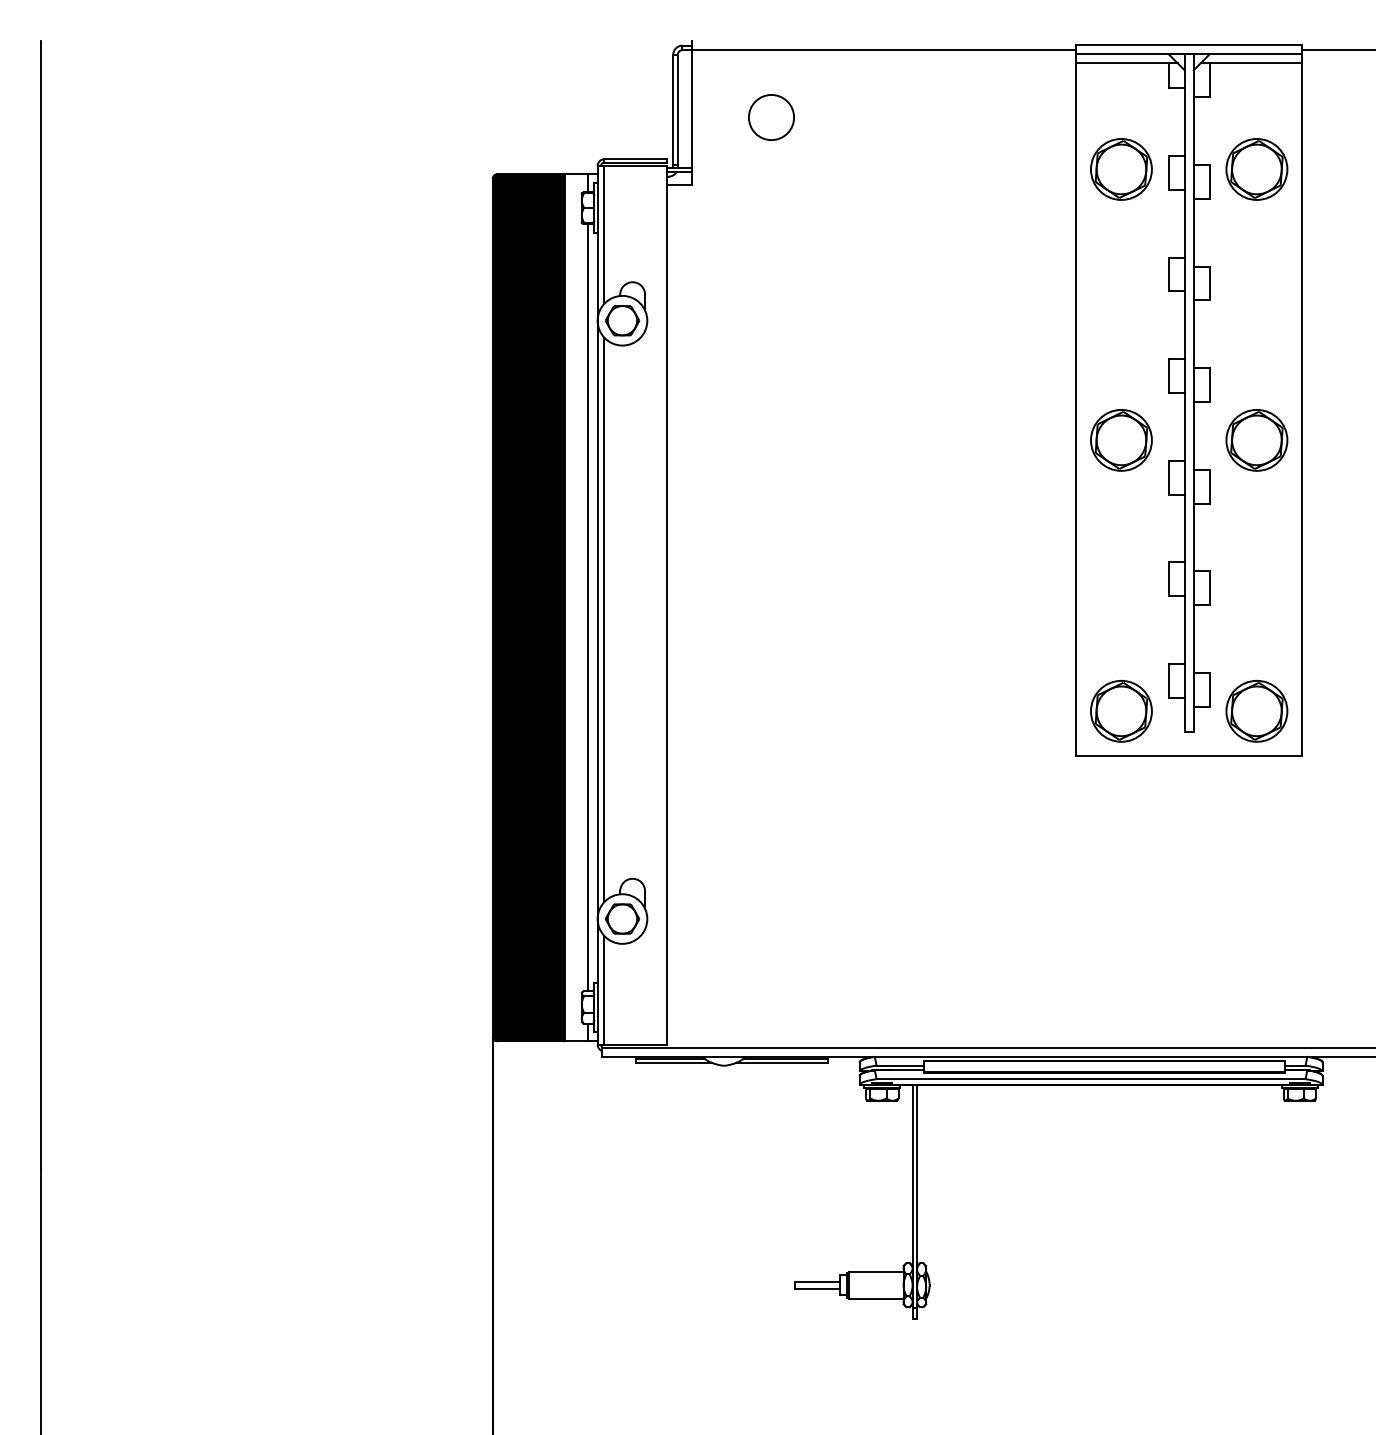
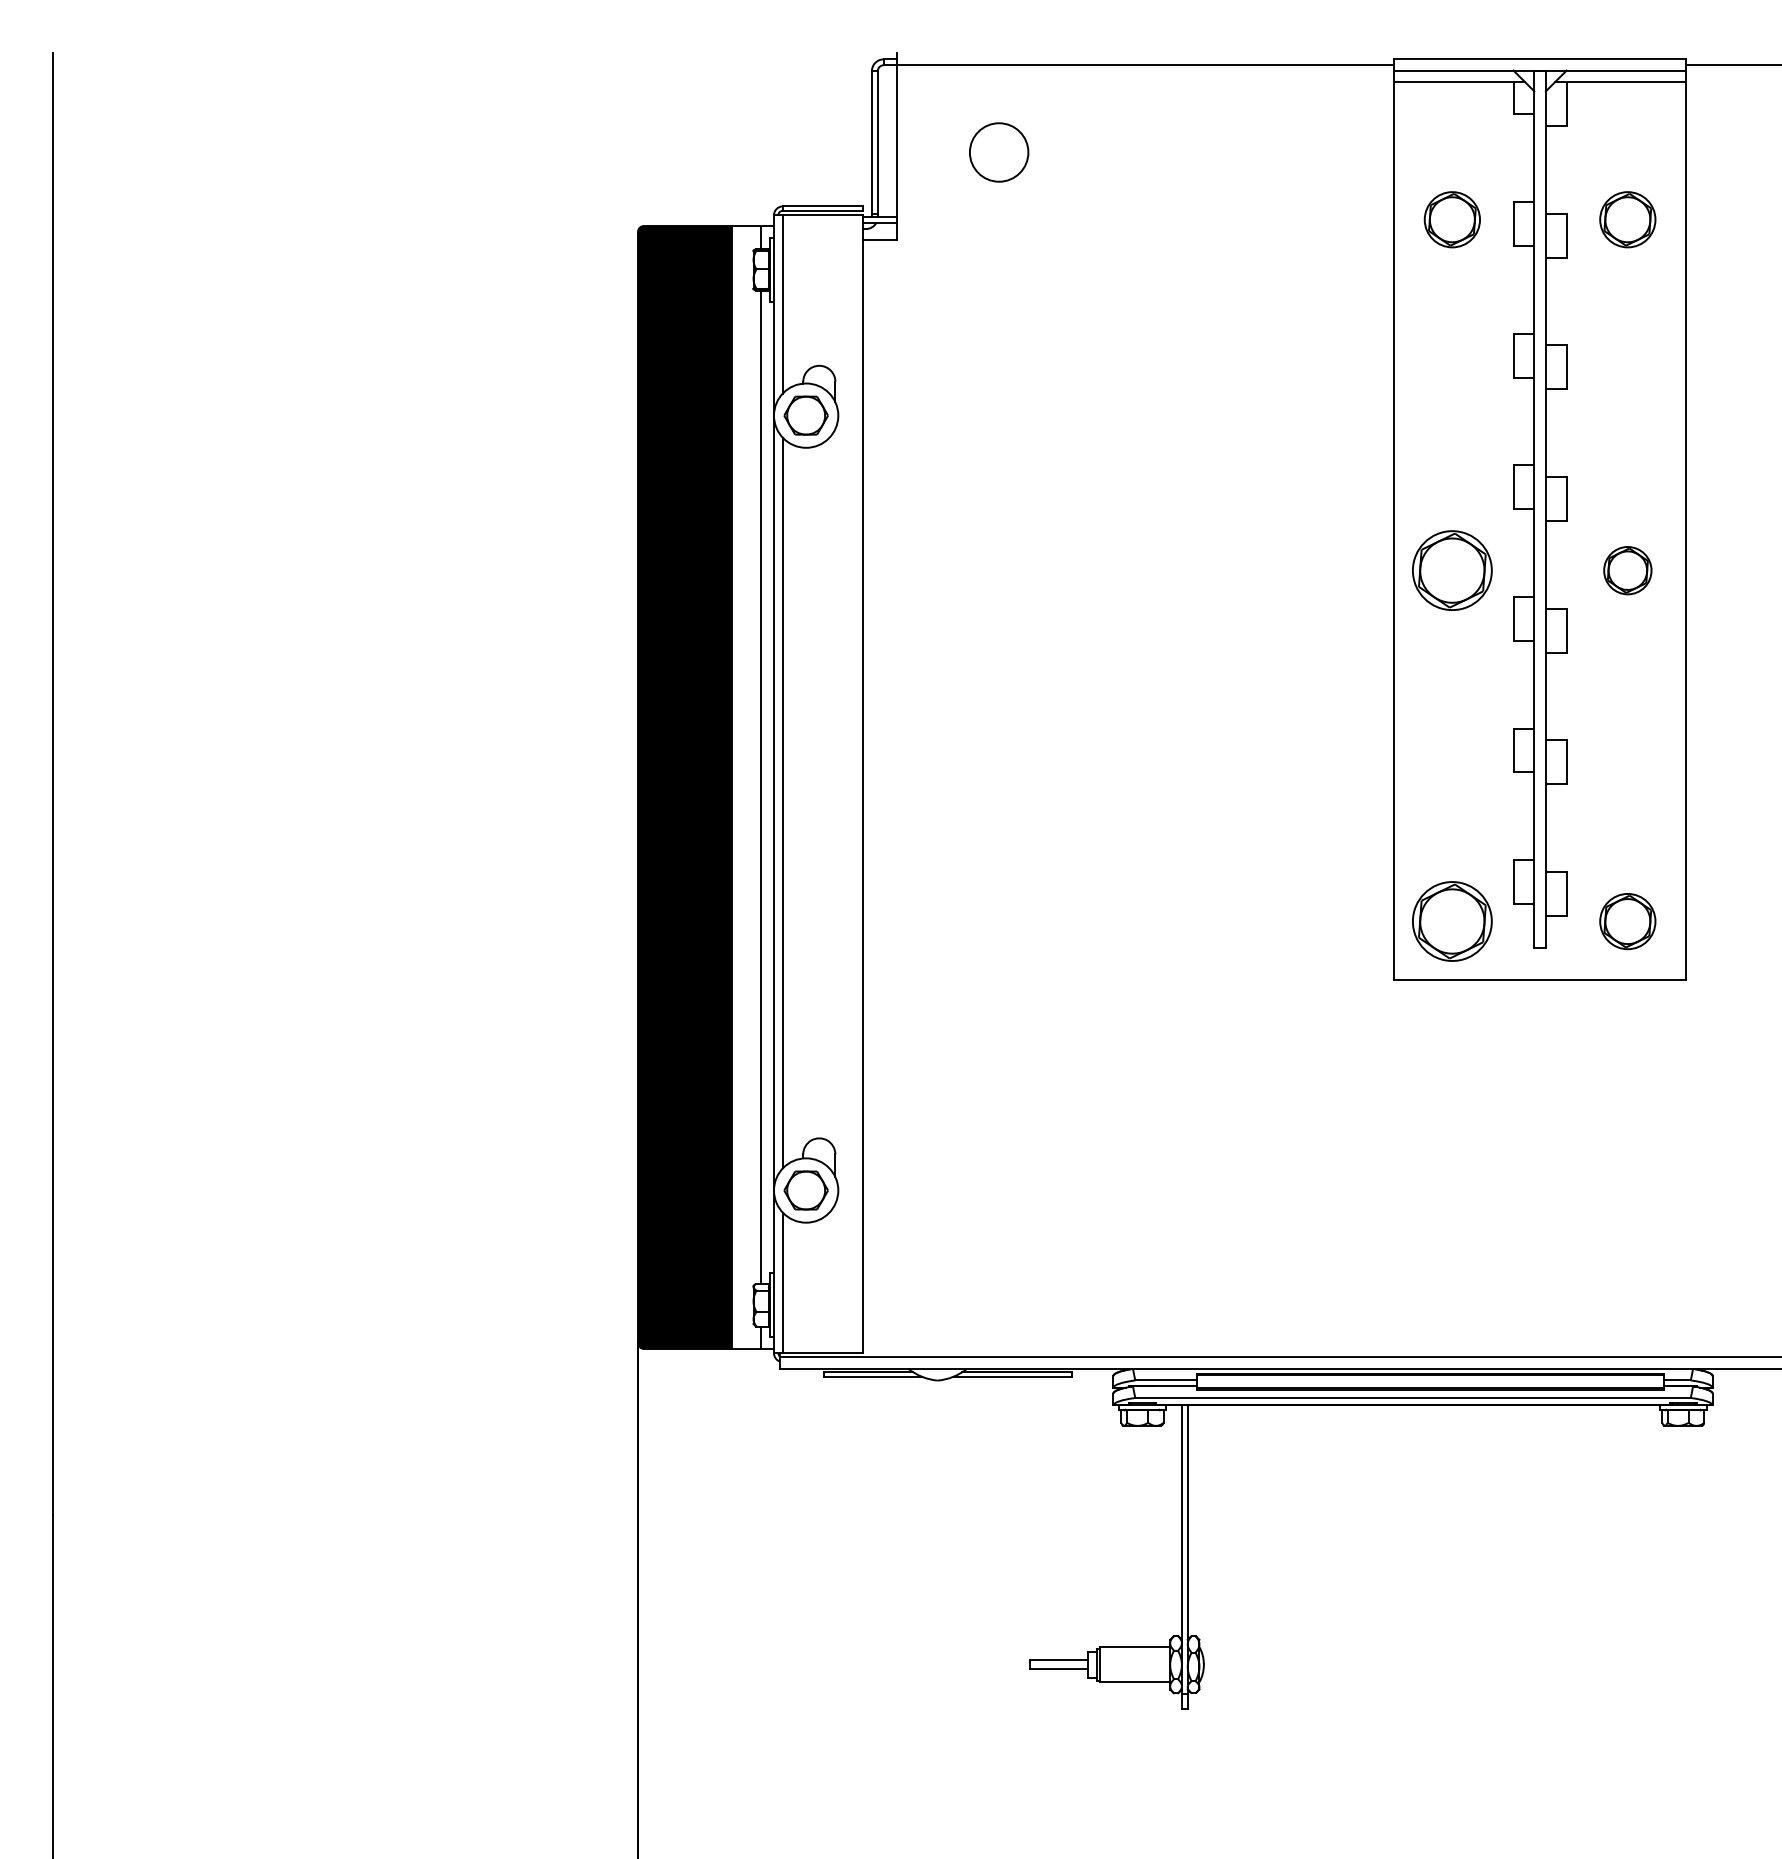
part: (1121, 169) -> (1452, 219), size x0.7
part: (1256, 169) -> (1627, 219), size x0.7
part: (1256, 440) -> (1627, 570), size x0.6
part: (1256, 711) -> (1627, 921), size x0.7

